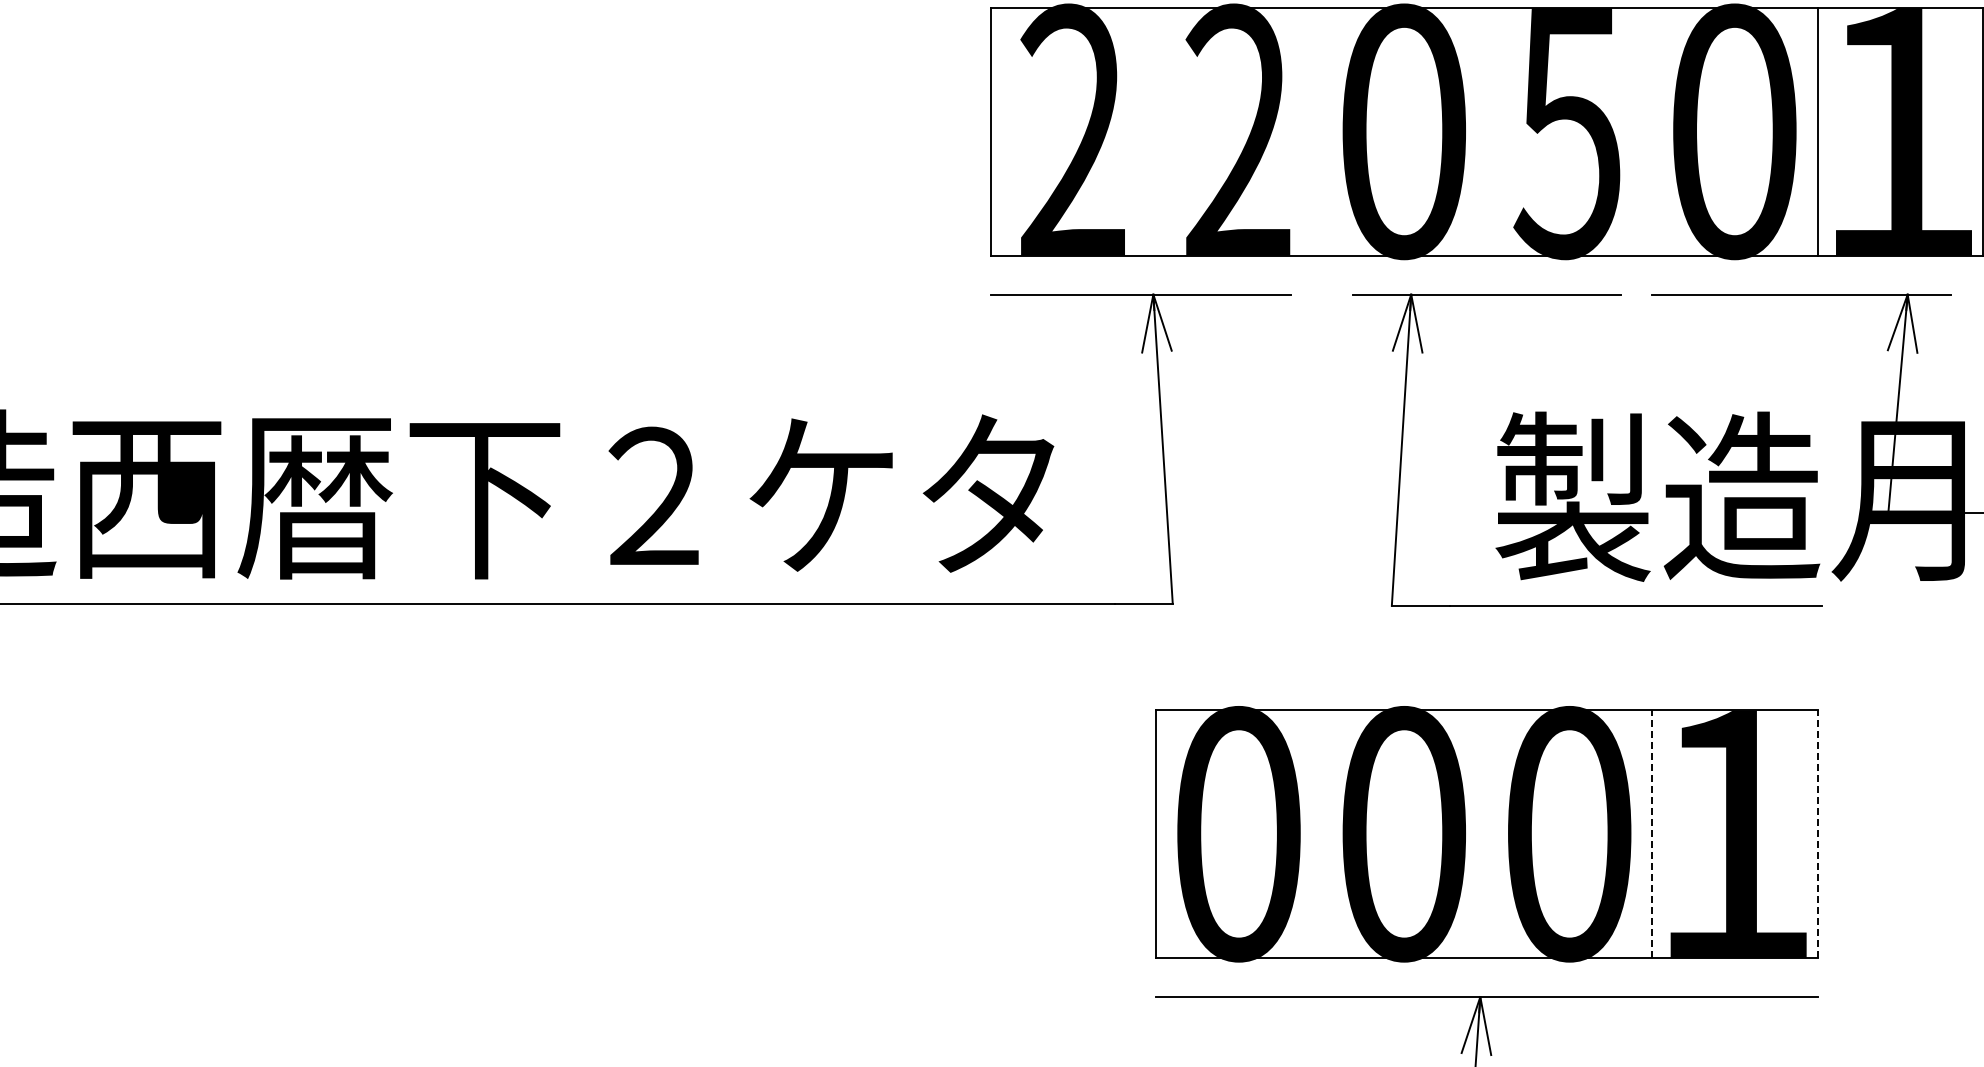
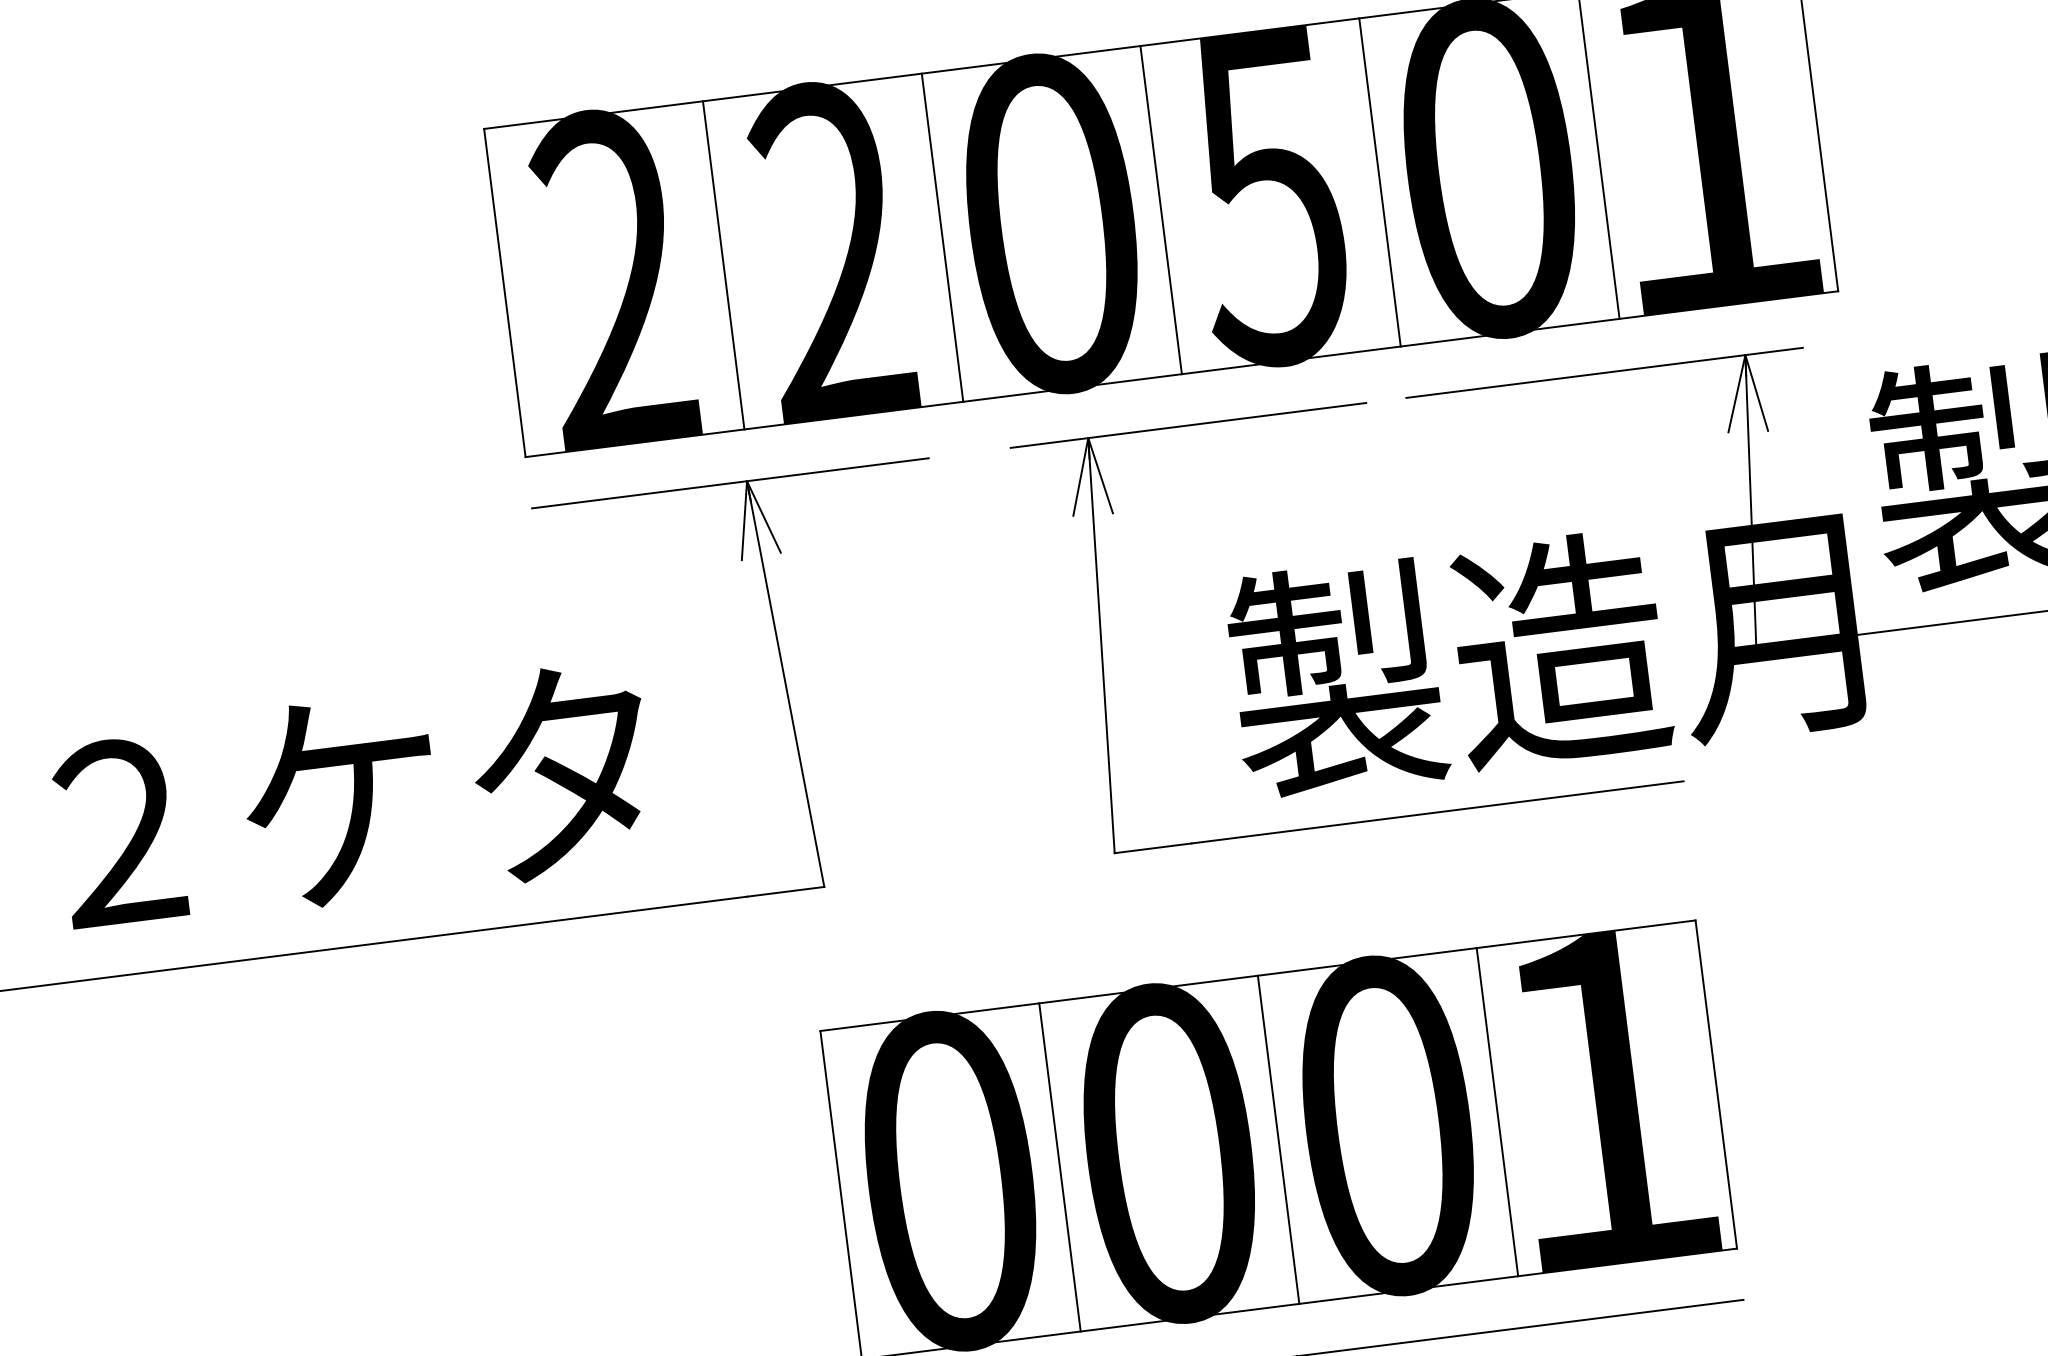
line: (1156, 131) -> (723, 264), added
line: (1321, 131) -> (942, 237), added
line: (1486, 131) -> (1160, 209), added
line: (1652, 131) -> (1380, 181), added
line: (1321, 834) -> (1059, 1167), added
line: (1486, 834) -> (1278, 1140), added
line: (1652, 834) -> (1497, 1112), dashed -> solid
line: (1817, 834) -> (1716, 1084), dashed -> solid

